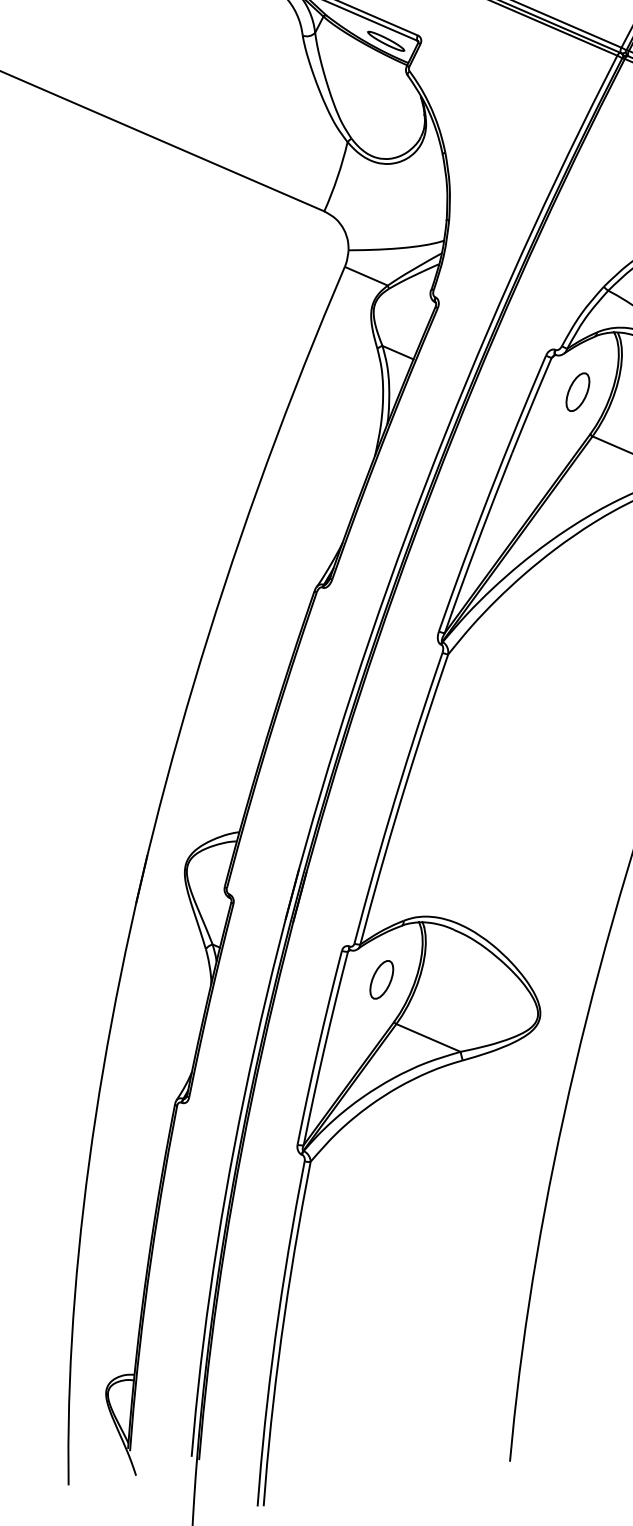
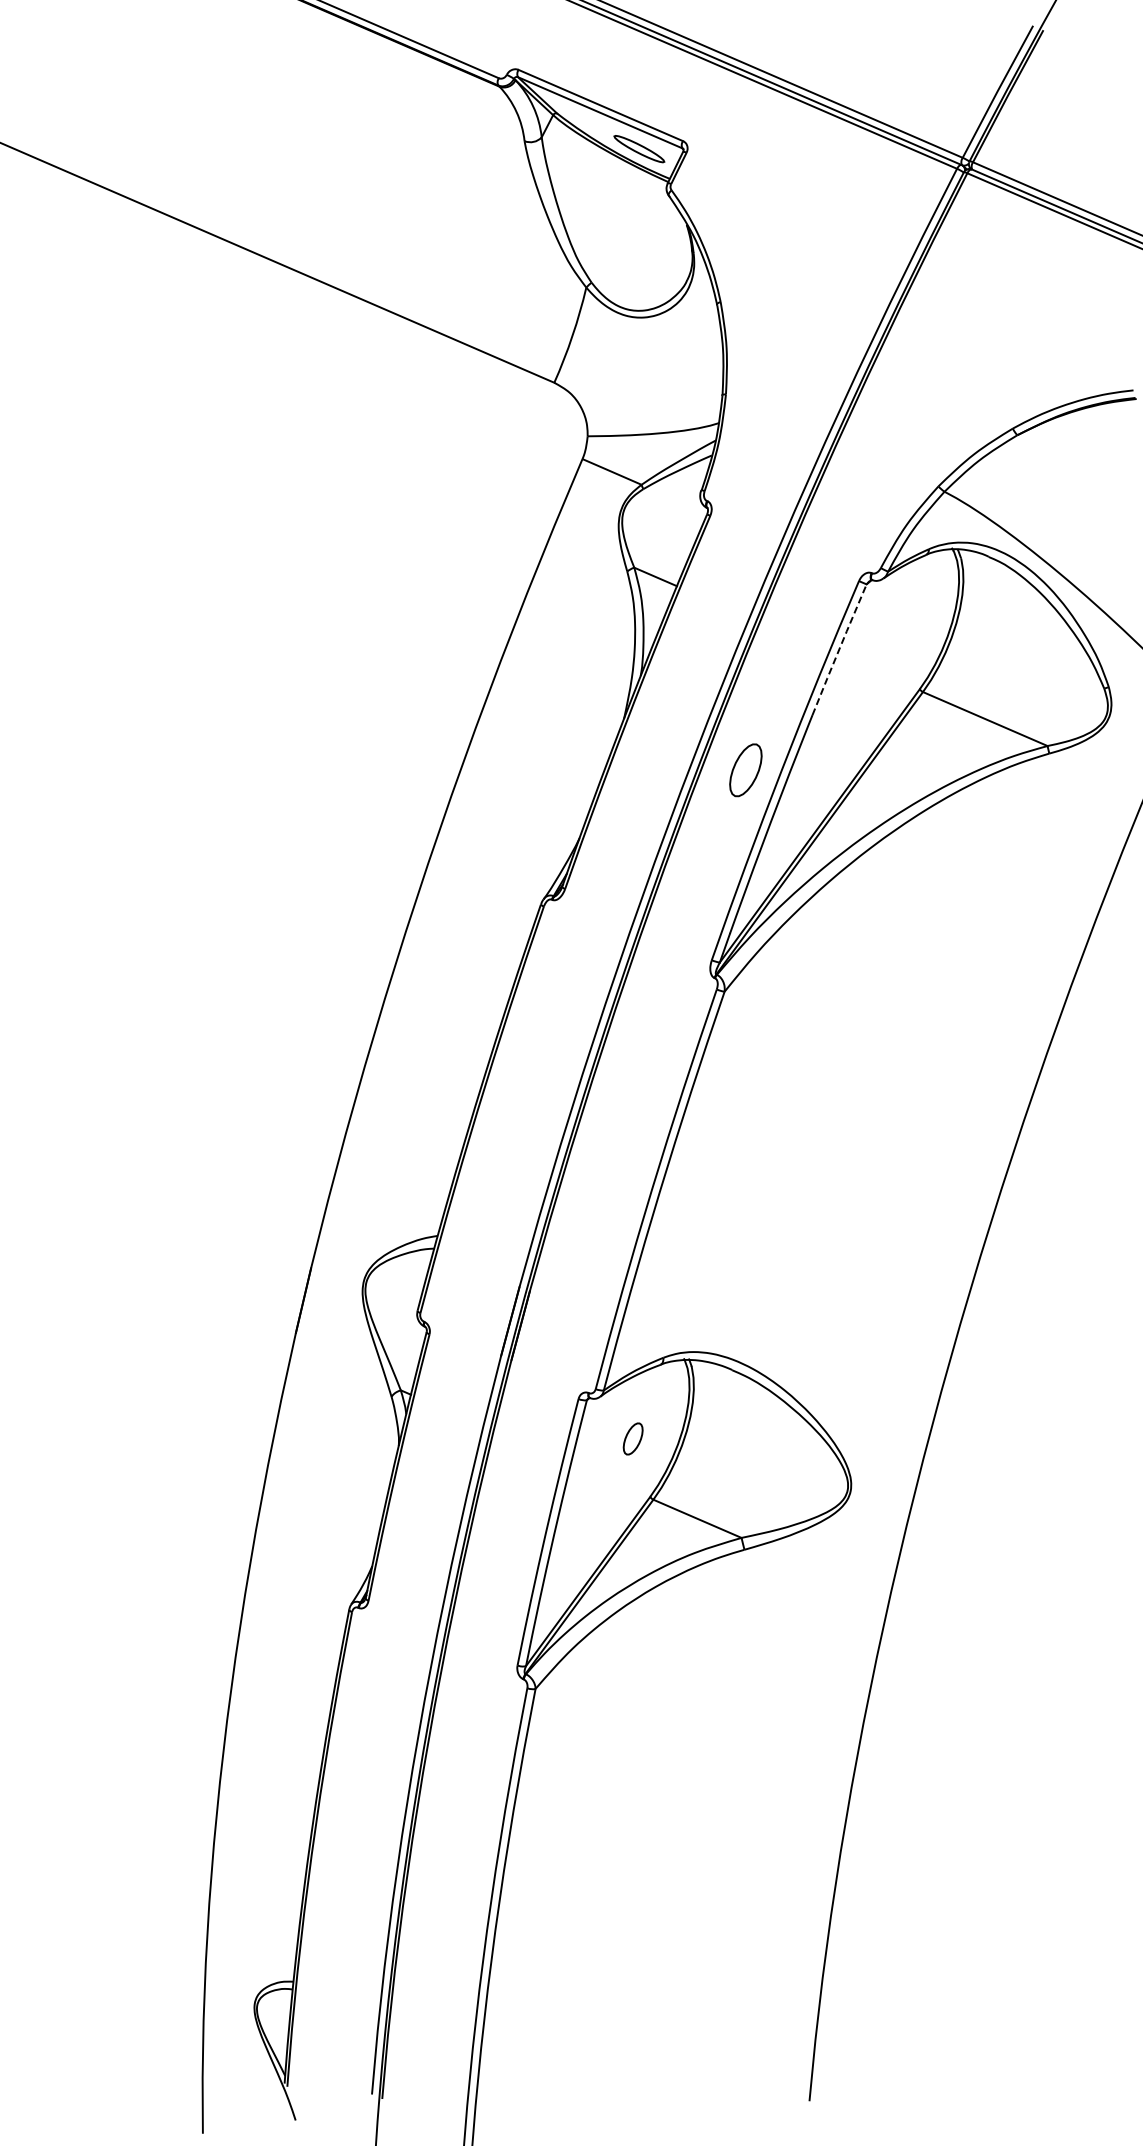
part: (577, 392) -> (745, 770), moved
line: (531, 405) -> (839, 649), solid -> dashed
part: (381, 979) -> (632, 1438), size x0.6

